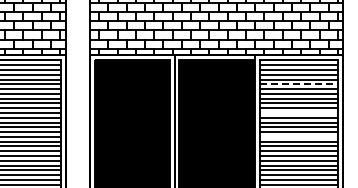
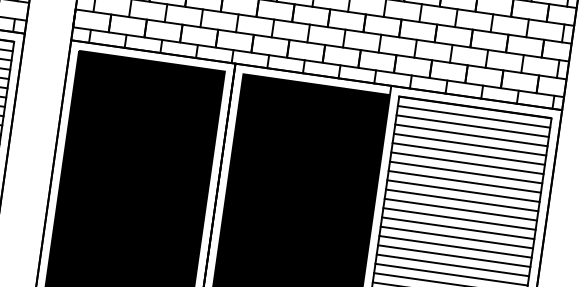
line: (299, 84) -> (470, 154), dashed -> solid
line: (298, 113) -> (460, 210), added
line: (298, 136) -> (453, 255), added

